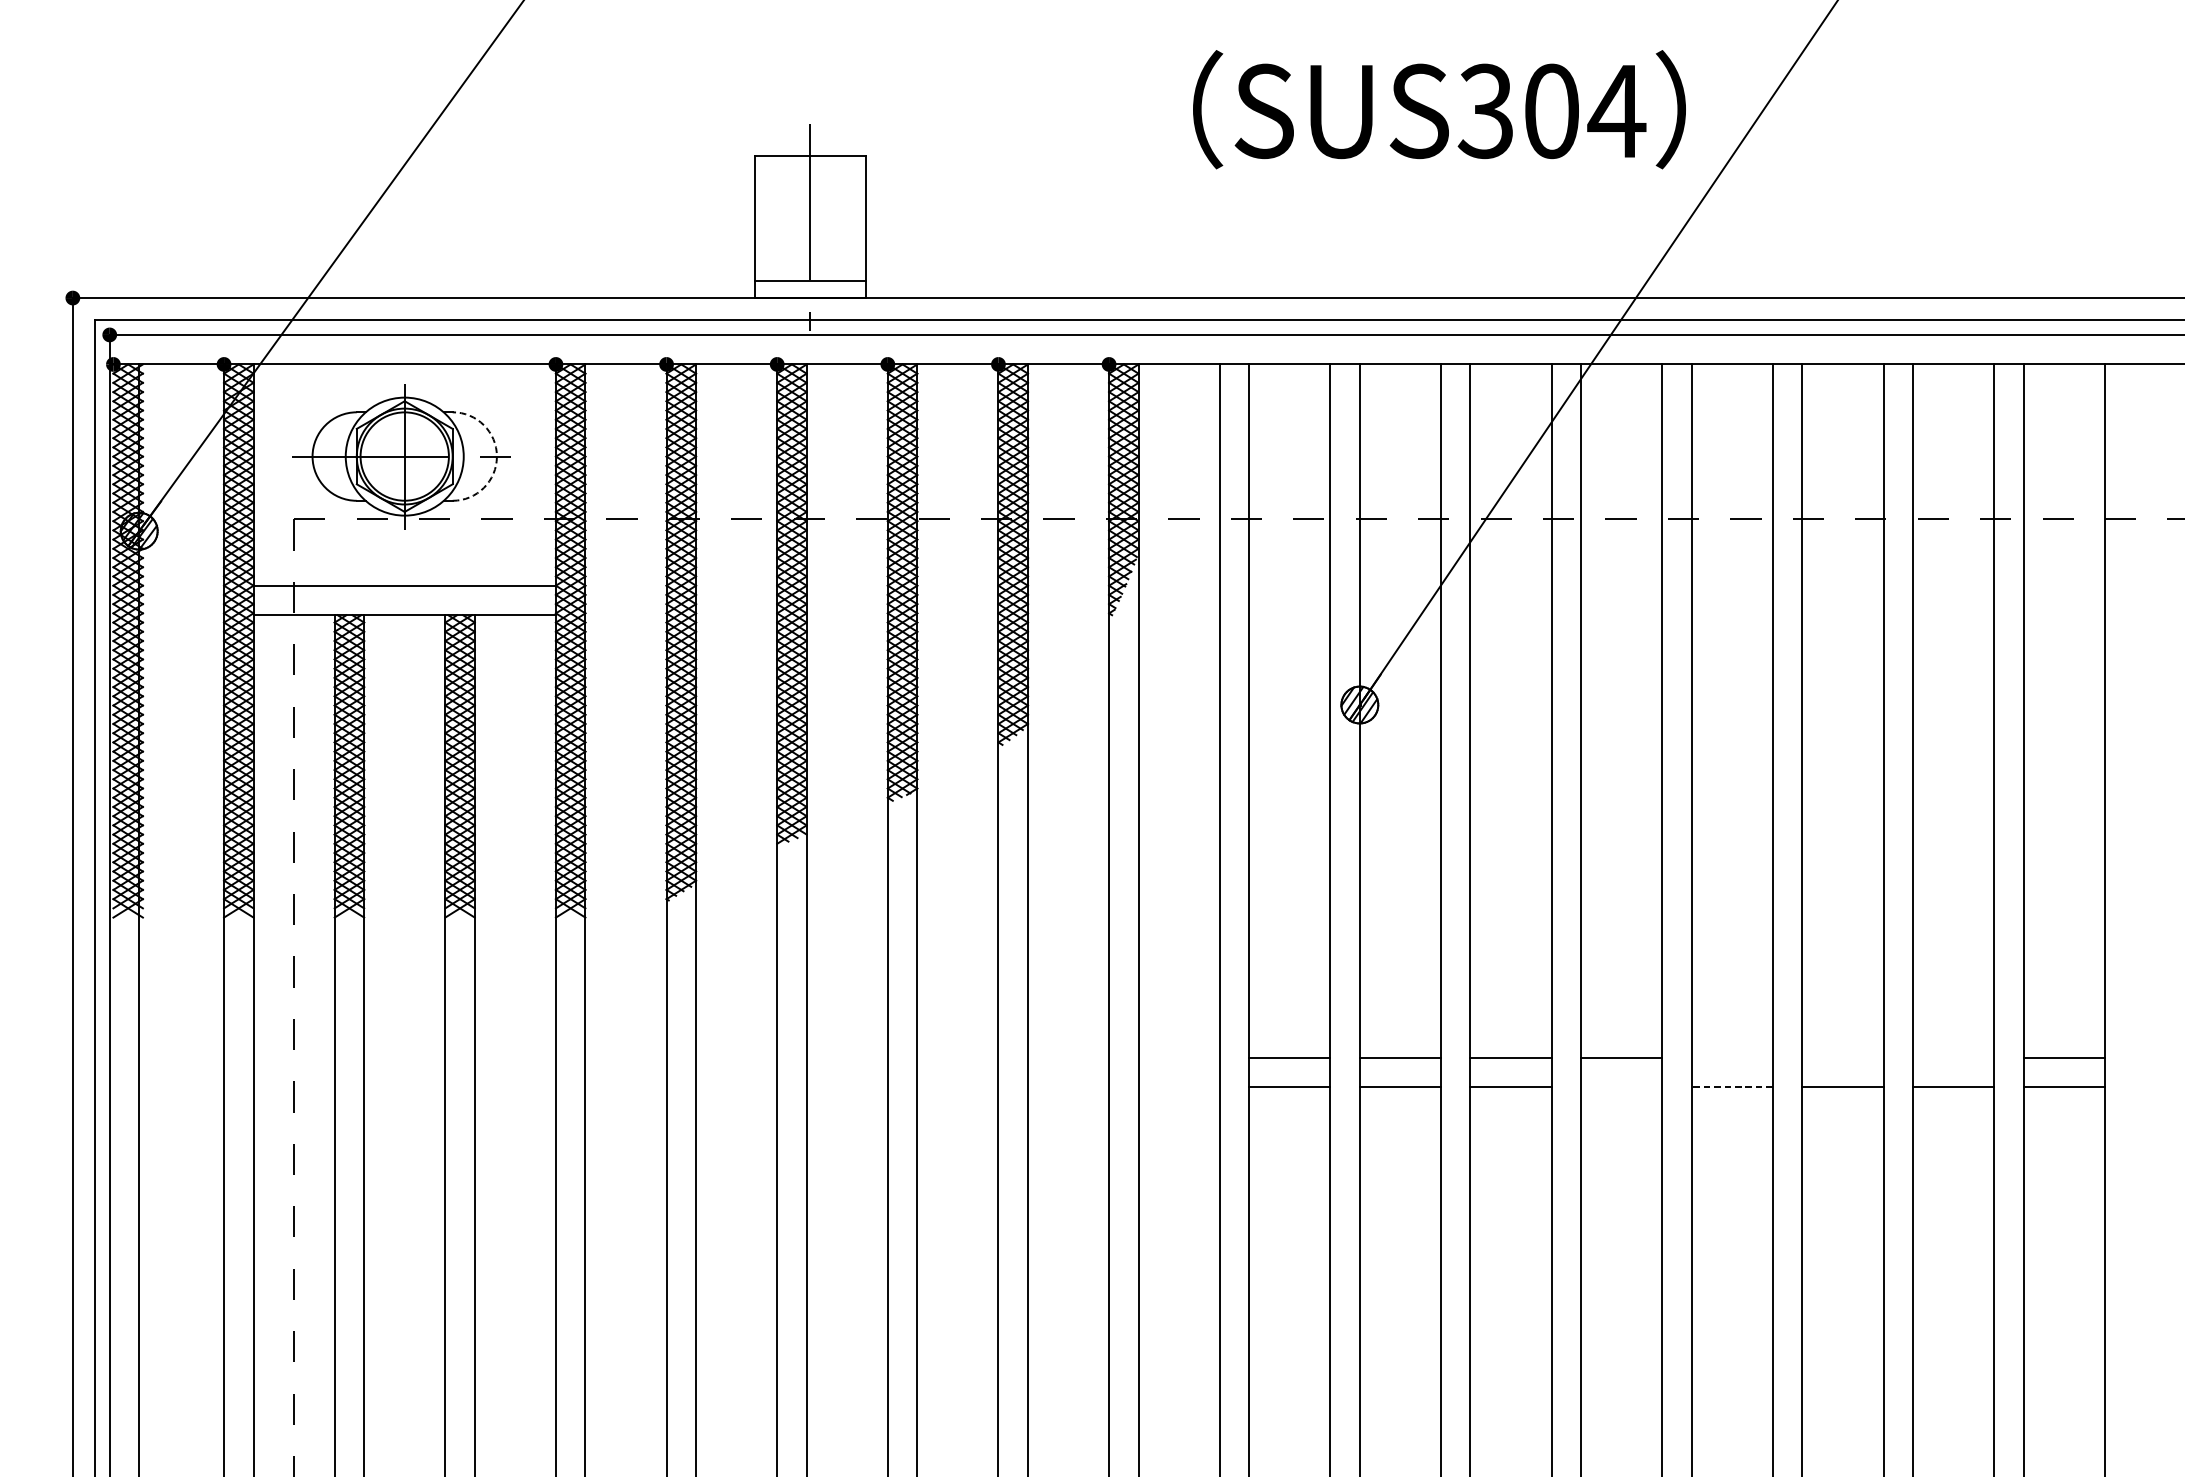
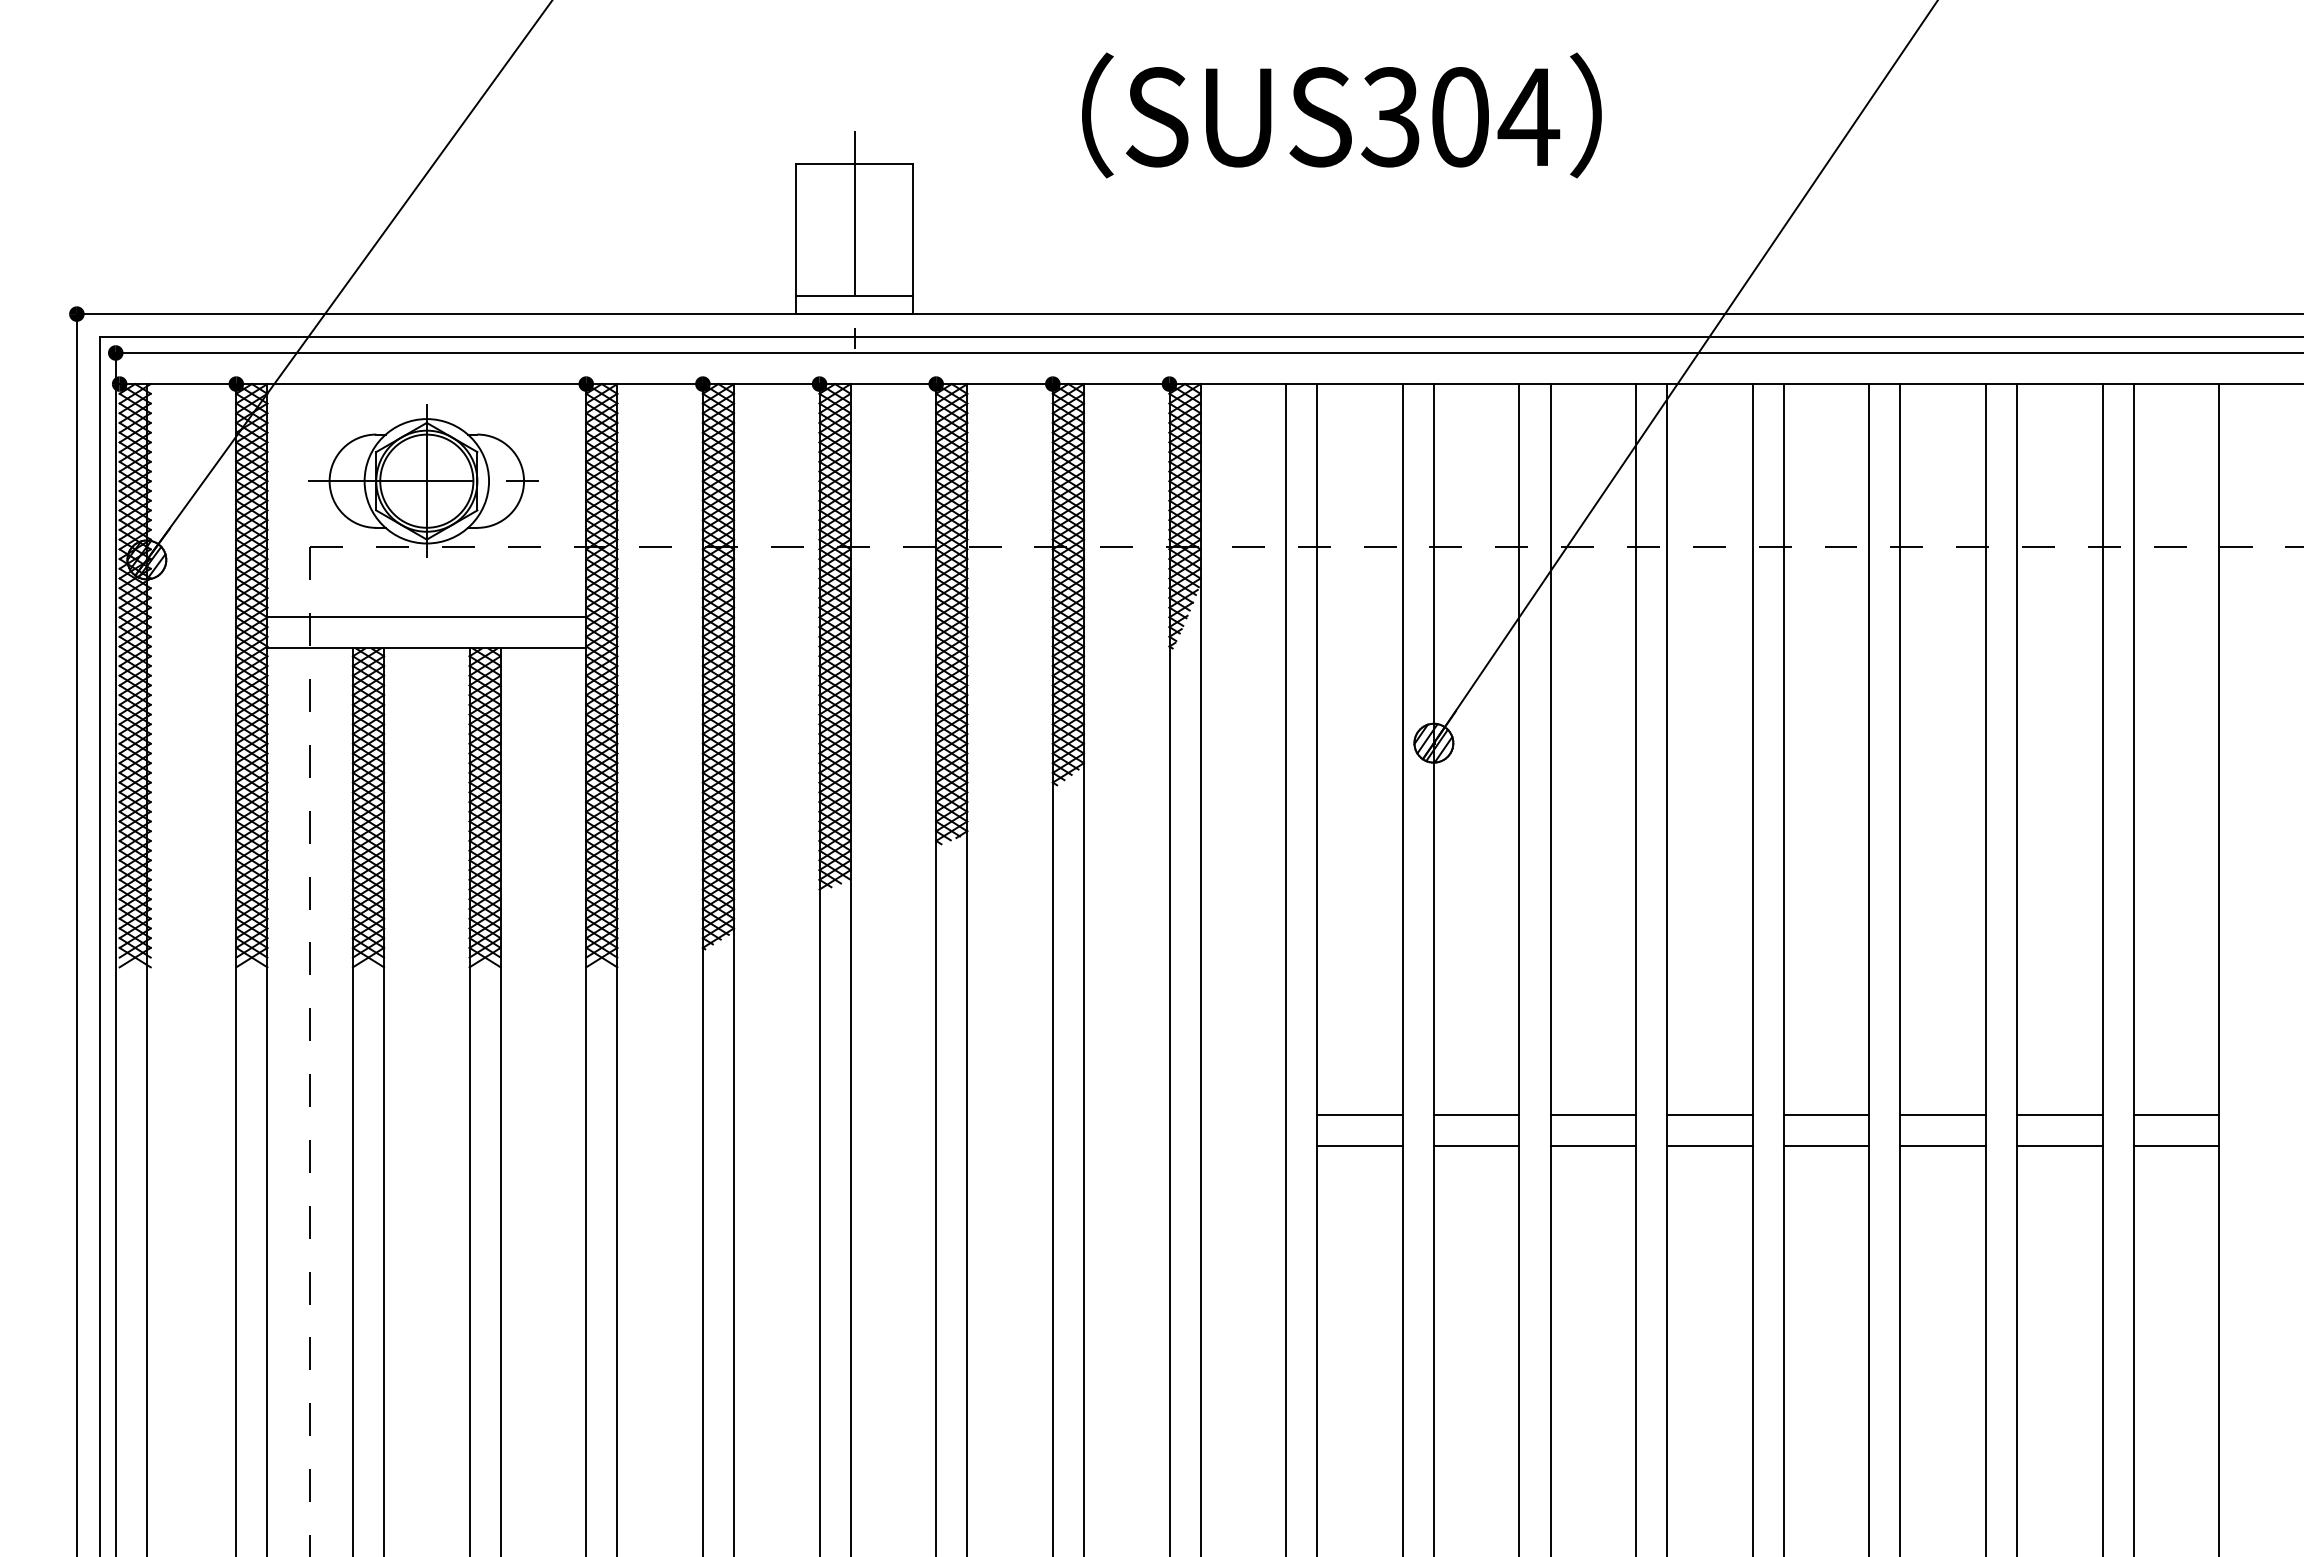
text: (1439, 109) -> (1341, 115), moved
arc: (497, 456) -> (524, 481), dashed -> solid
line: (1732, 1058) -> (1826, 1115), added
line: (1843, 1058) -> (1943, 1115), added
line: (1953, 1058) -> (2059, 1115), added
line: (1621, 1087) -> (1709, 1146), added
line: (1732, 1087) -> (1826, 1146), dashed -> solid

